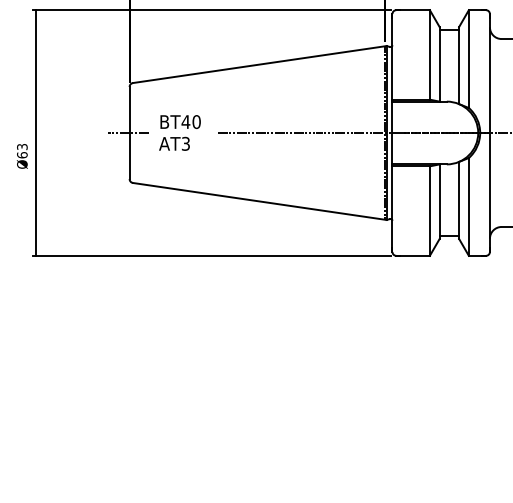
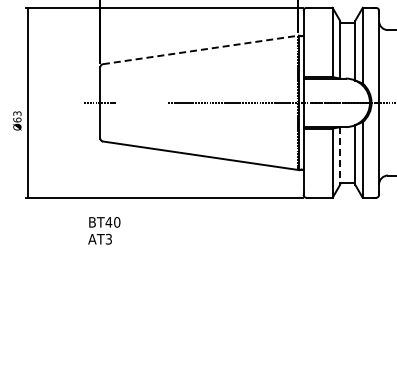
line: (260, 64) -> (201, 49), solid -> dashed
text: (180, 132) -> (104, 230), moved
line: (440, 201) -> (340, 155), solid -> dashed

